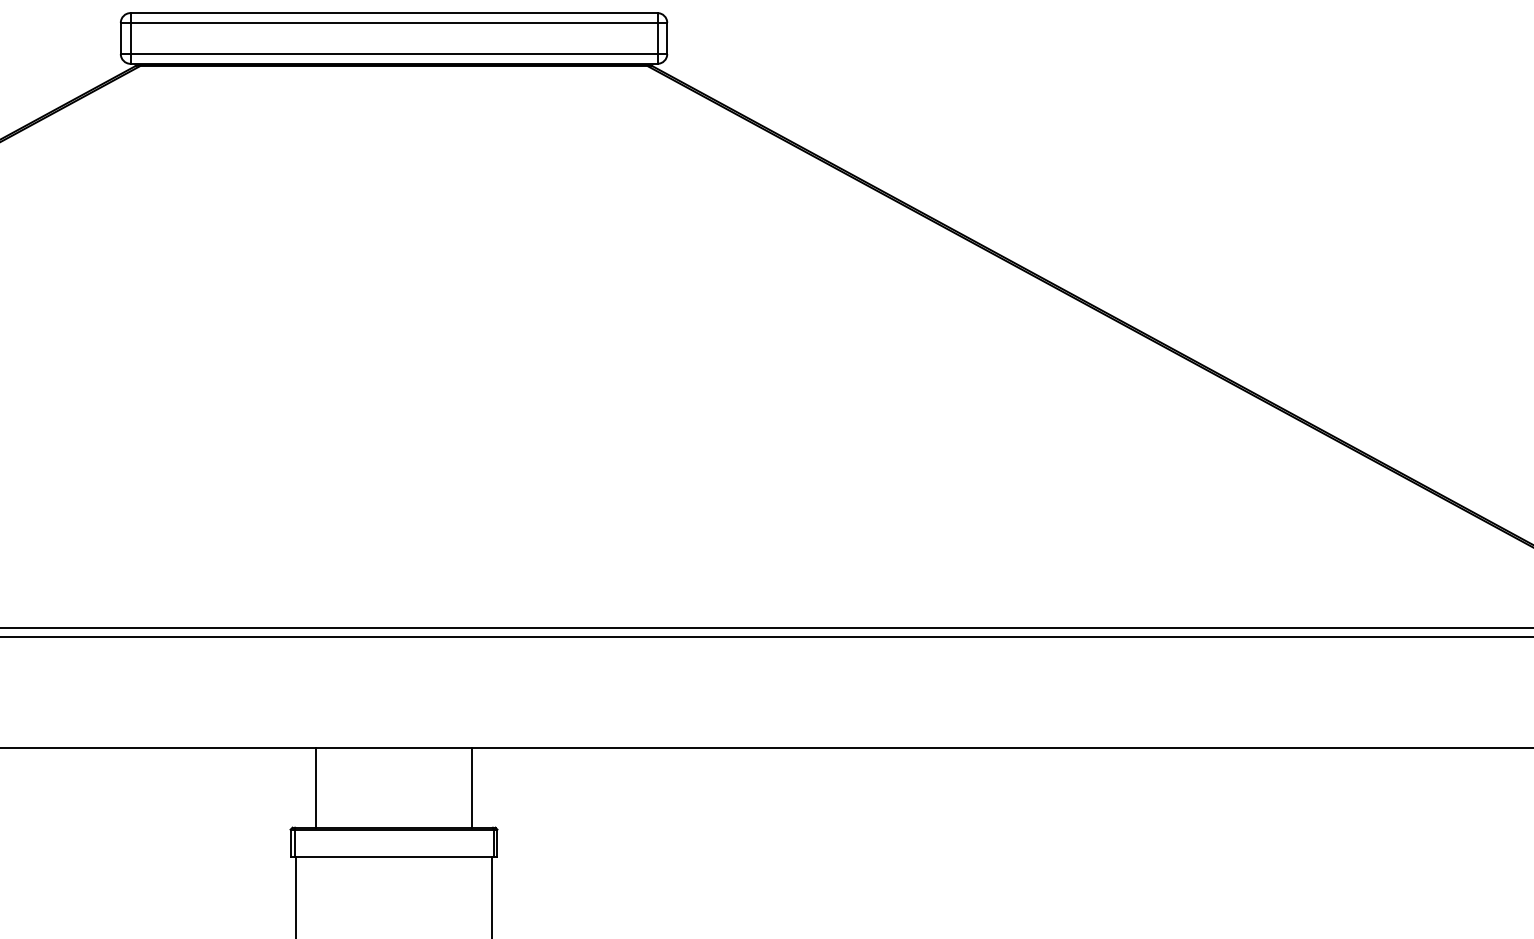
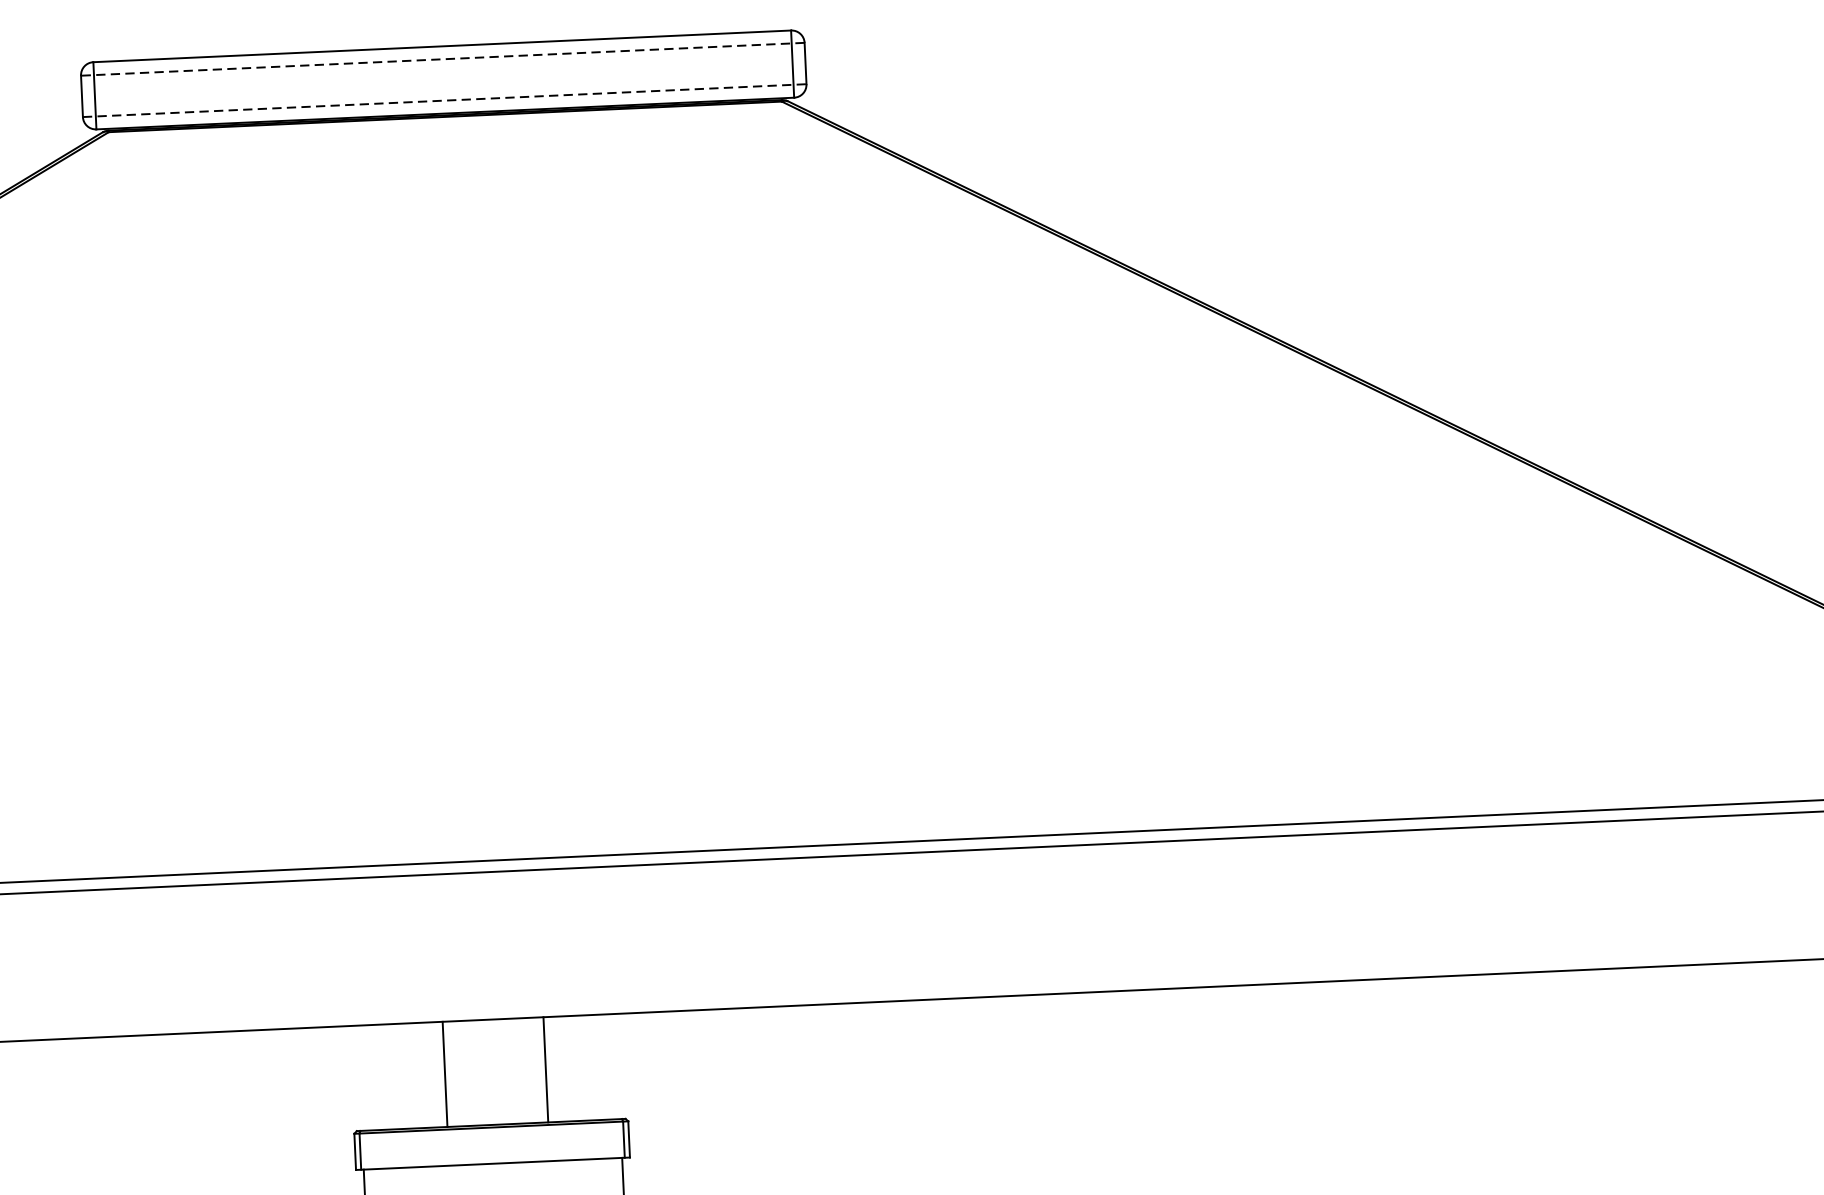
line: (393, 22) -> (442, 58), solid -> dashed
line: (394, 54) -> (445, 101), solid -> dashed
line: (315, 787) -> (444, 1073), moved
line: (472, 787) -> (546, 1069), moved

